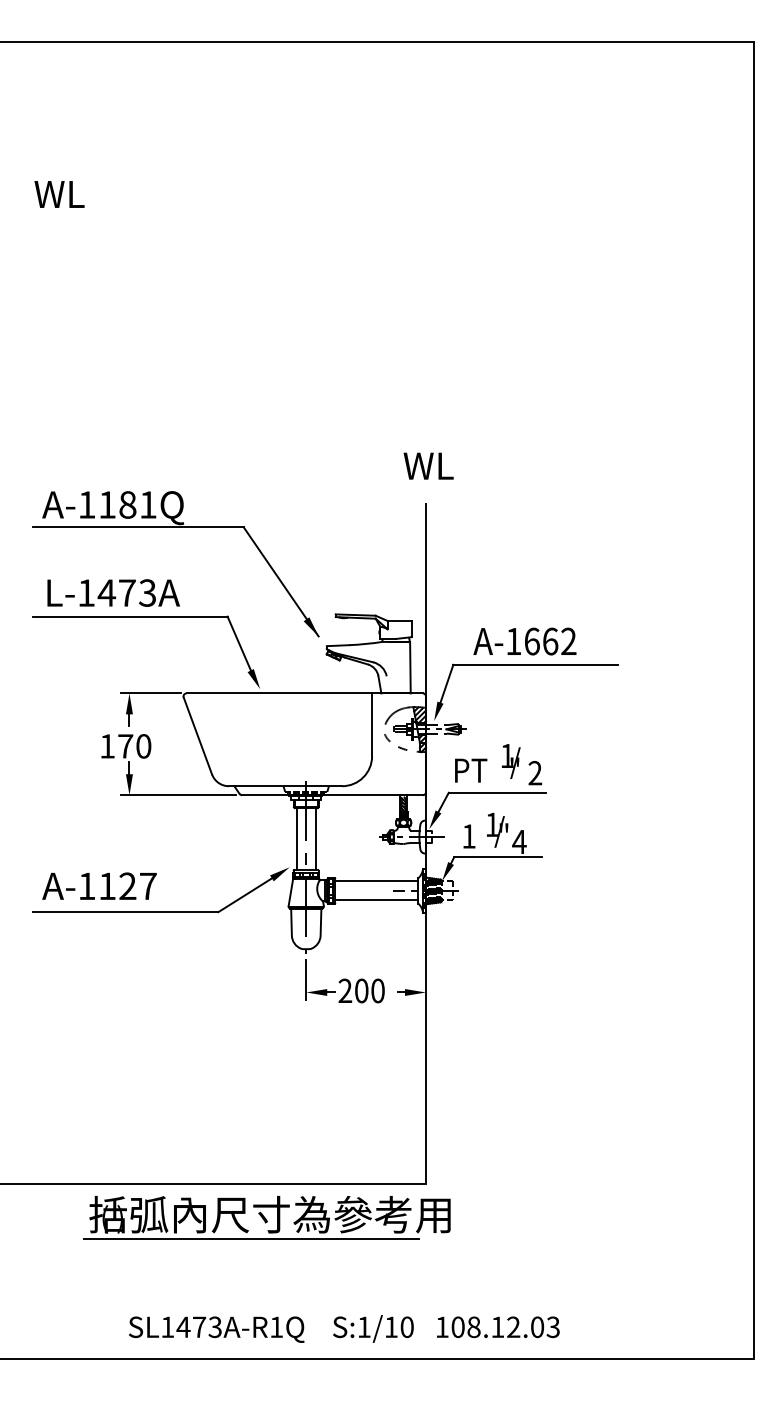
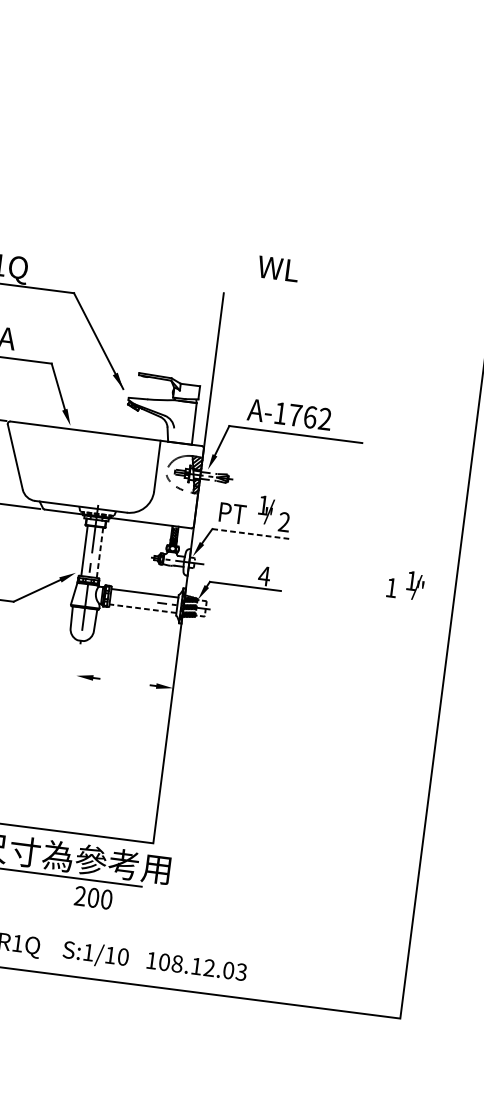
text: (428, 465) -> (278, 268), moved
text: (531, 641) -> (294, 415), A-1662 -> A-1762
line: (497, 792) -> (251, 533), solid -> dashed
text: (485, 830) -> (405, 584), moved
line: (315, 839) -> (99, 553), solid -> dashed
line: (376, 900) -> (142, 608), solid -> dashed
line: (306, 980) -> (77, 666), removed
text: (361, 990) -> (93, 897), moved

